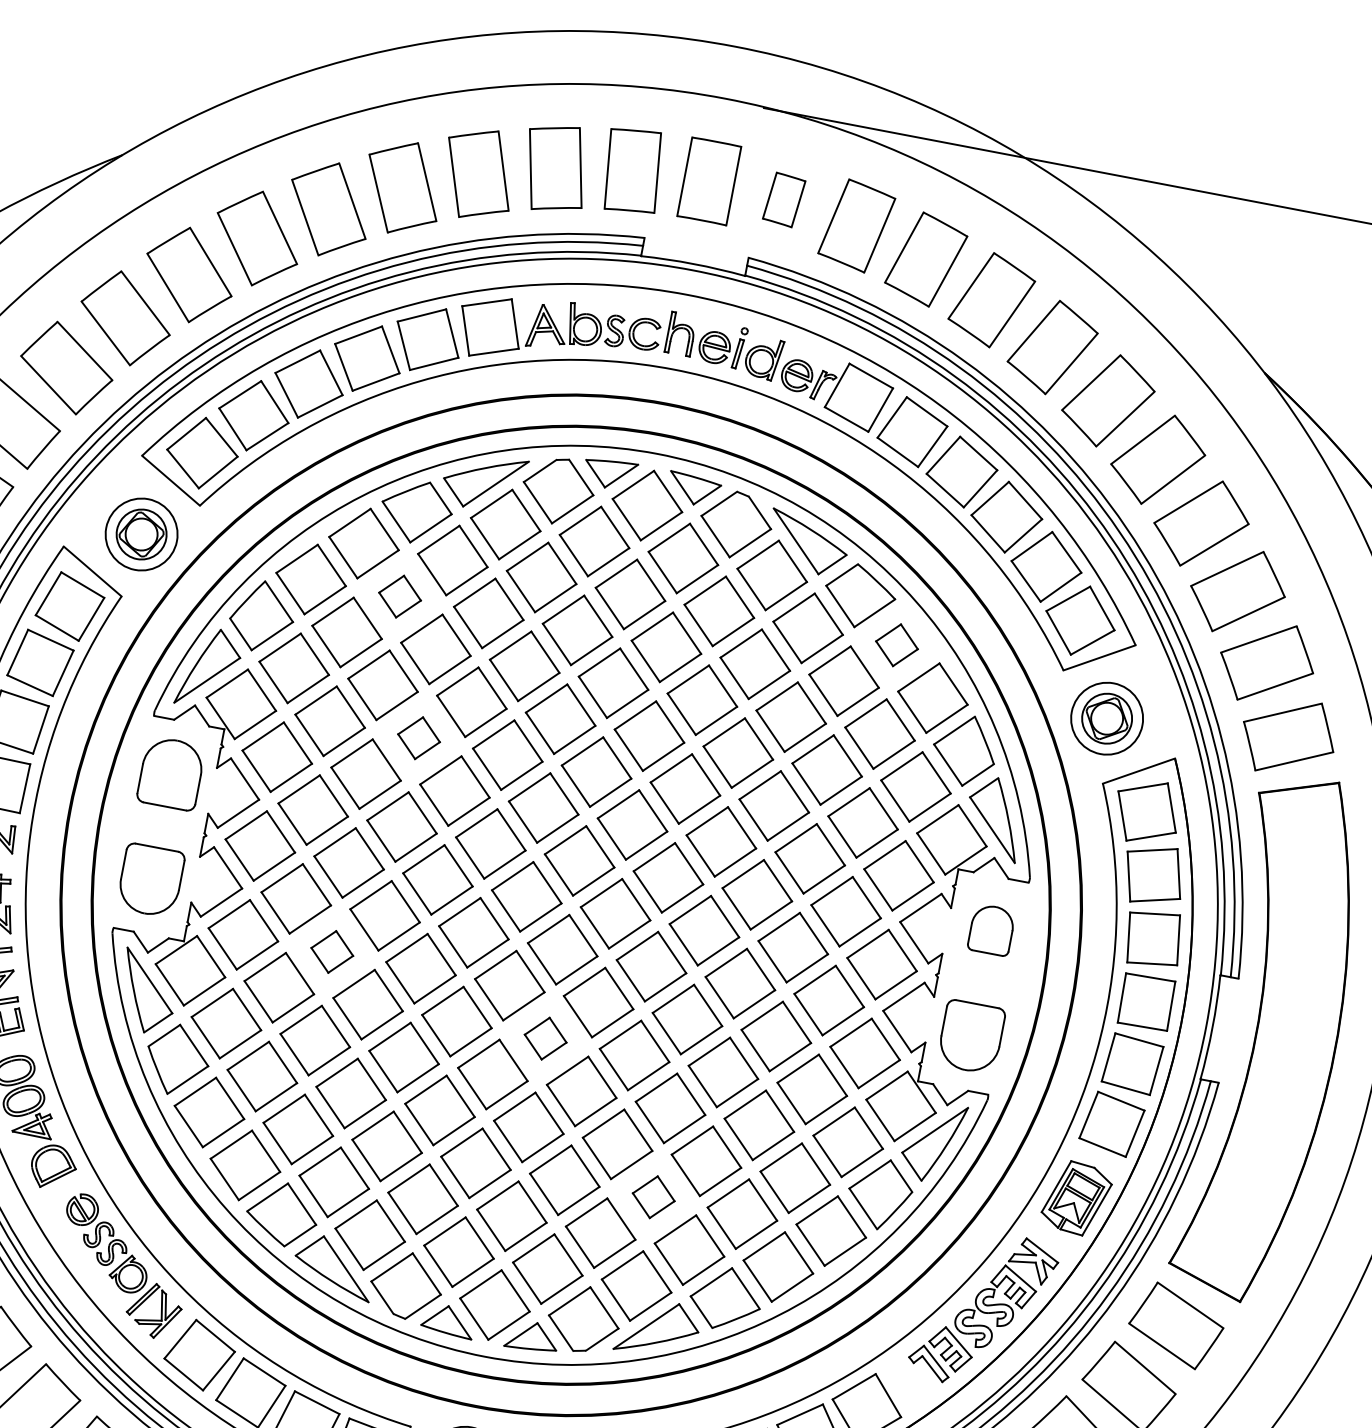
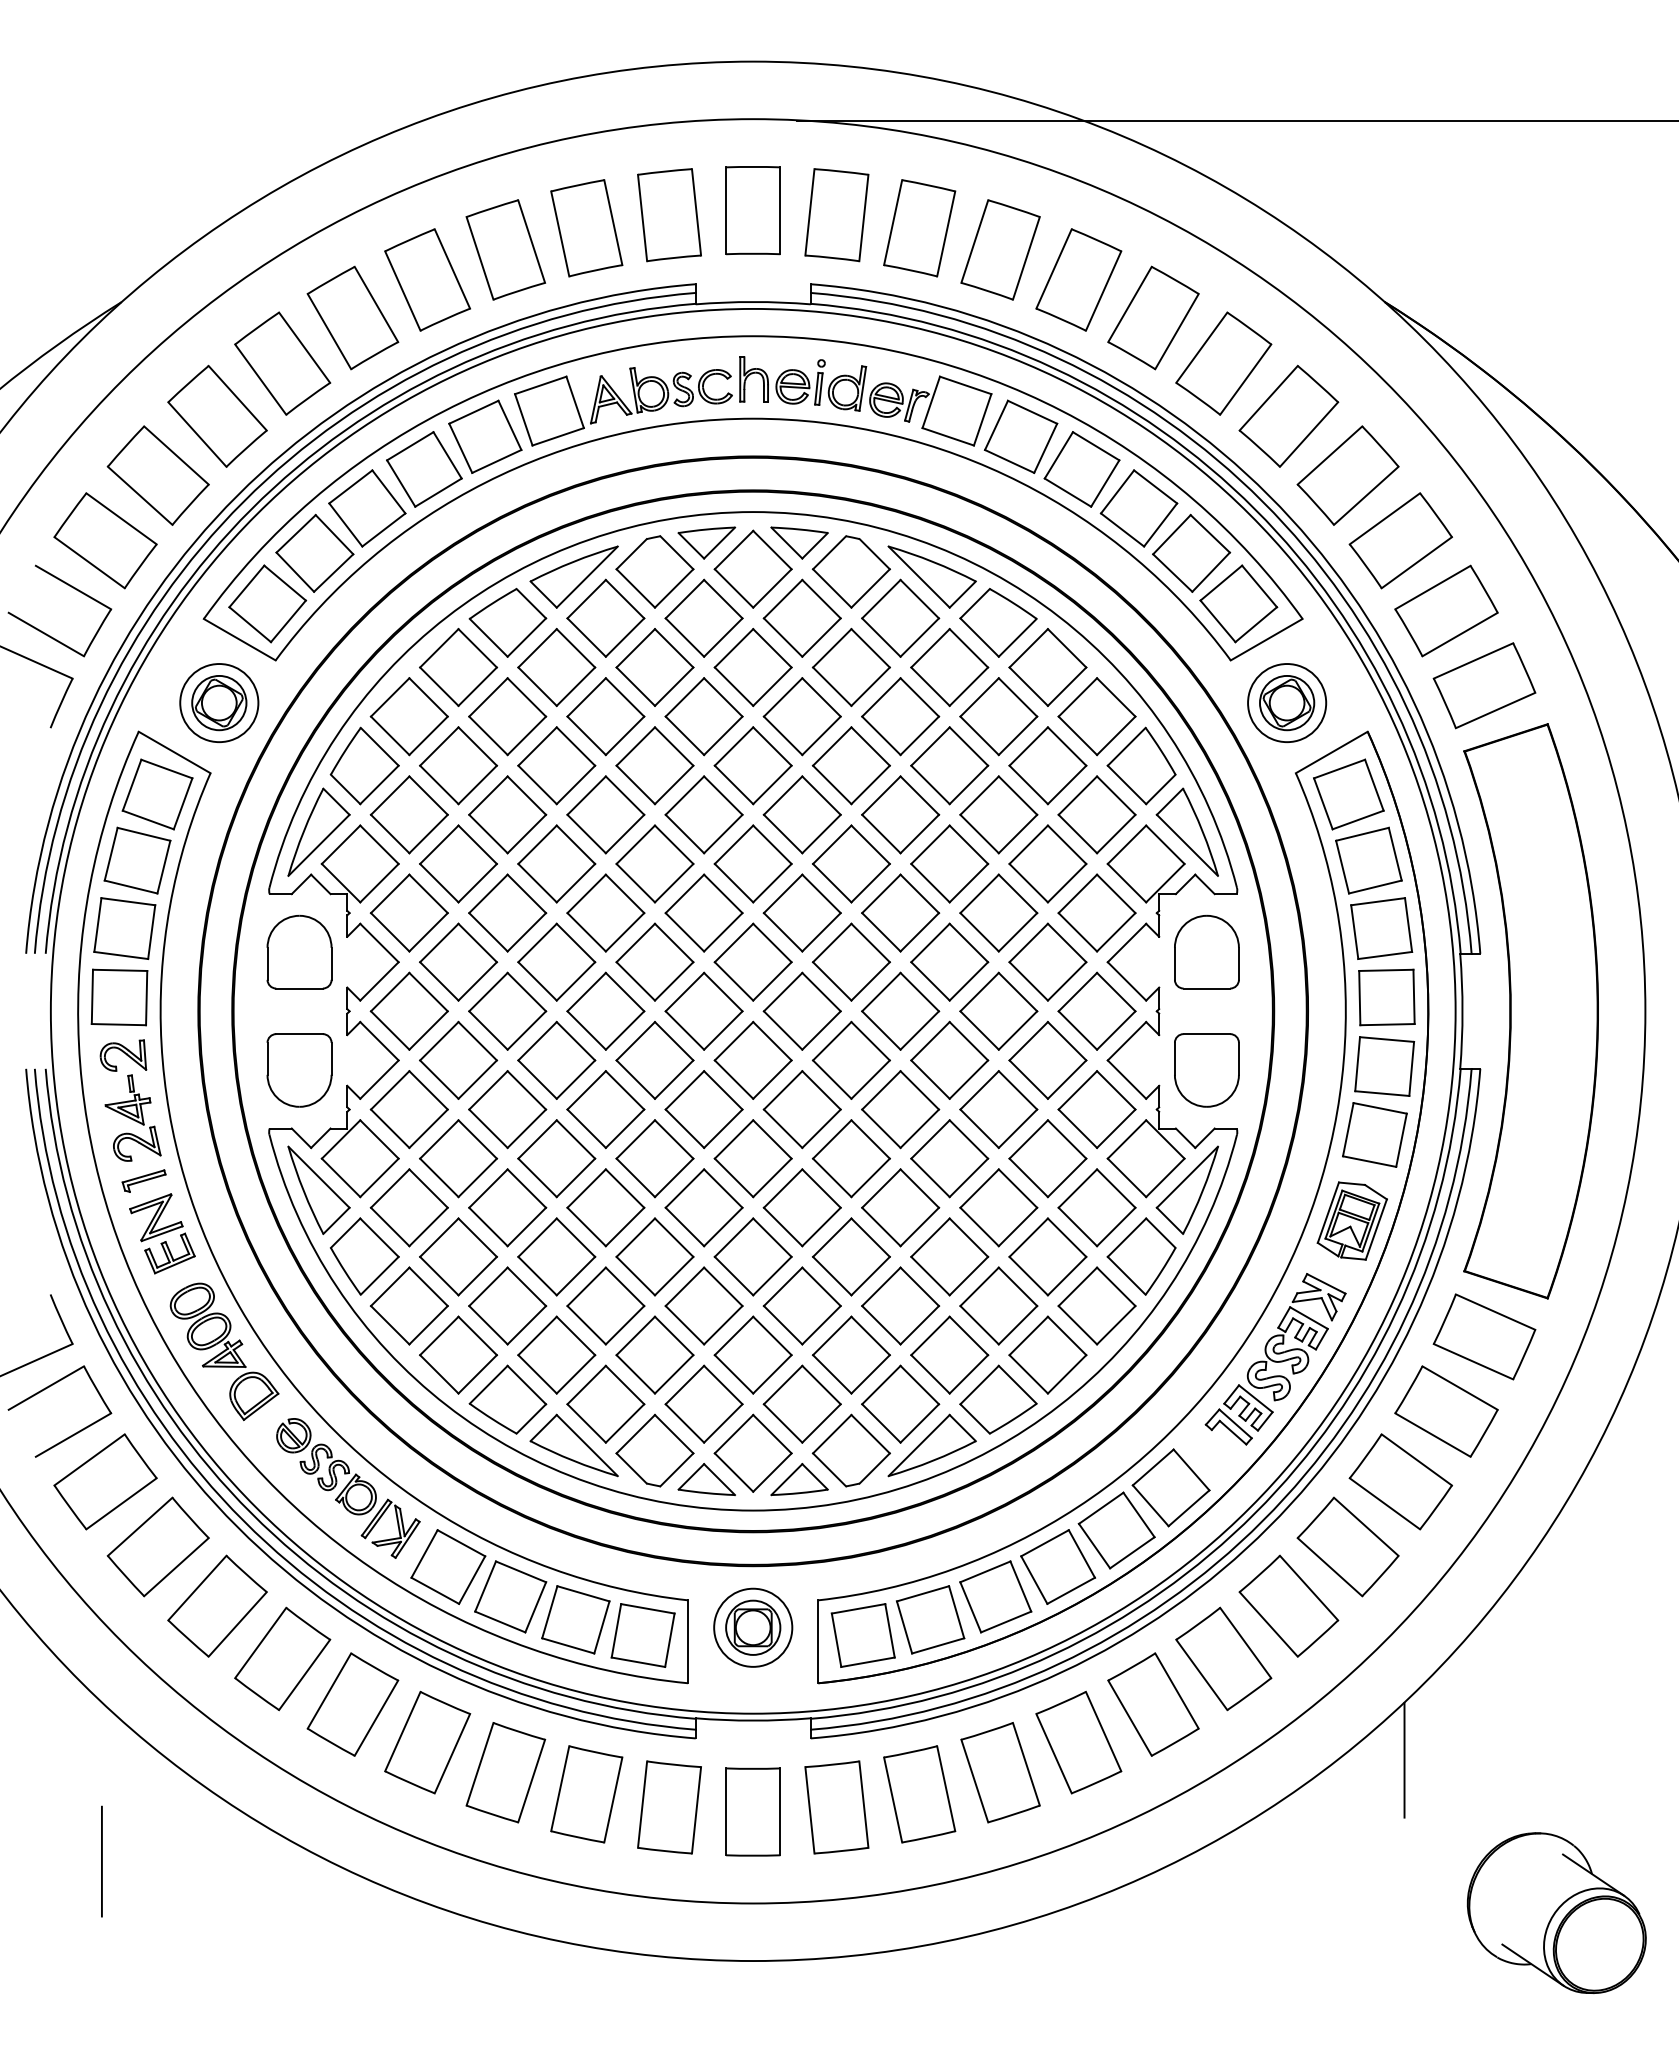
part: (783, 200) -> (836, 215), size x1.67
part: (399, 596) -> (507, 716), size x1.67
part: (896, 645) -> (1047, 667), size x1.67
part: (418, 737) -> (556, 863), size x1.67
part: (991, 929) -> (1206, 951), size x1.43
part: (332, 951) -> (507, 1109), size x1.67
part: (545, 1038) -> (752, 1158), size x1.67
part: (653, 1196) -> (900, 1305), size x1.67

